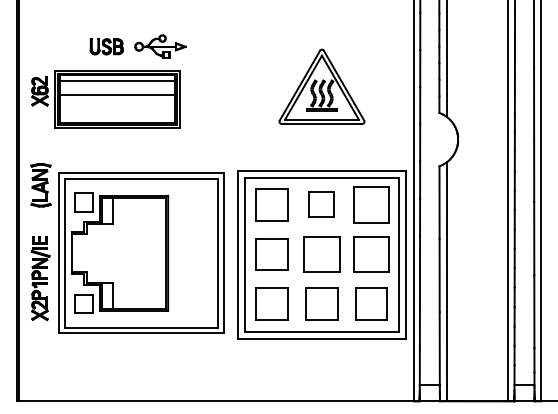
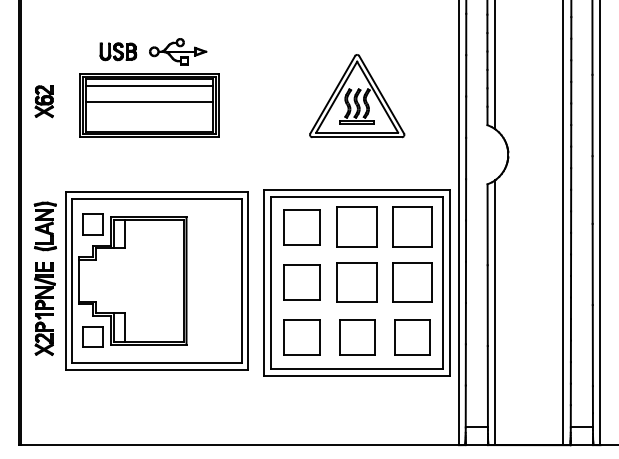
part: (117, 98) -> (149, 105), moved
part: (41, 185) -> (45, 226), moved
part: (321, 204) -> (356, 226), size x1.43

